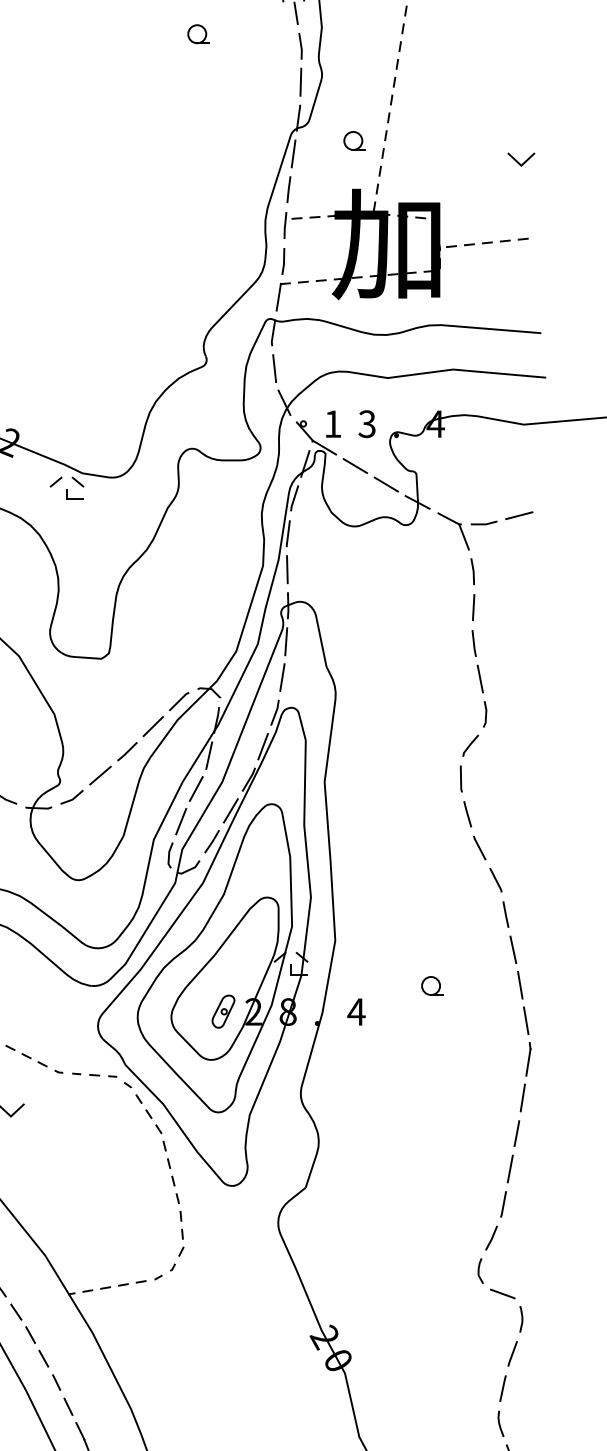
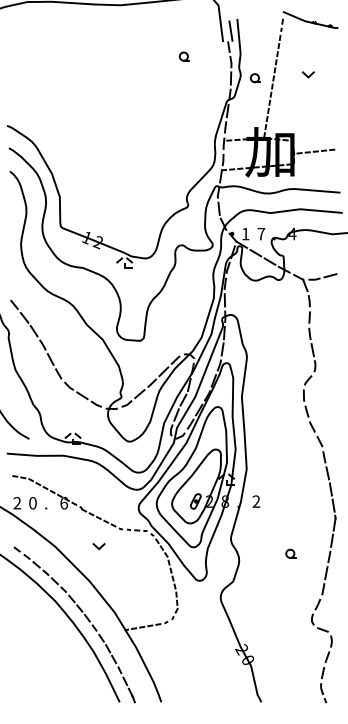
part: (354, 141) -> (255, 78), moved
line: (517, 159) -> (306, 74), moved
text: (367, 422) -> (261, 233), 3 -> 7
part: (431, 985) -> (290, 553), moved
text: (356, 1011) -> (256, 501), 4 -> 2

